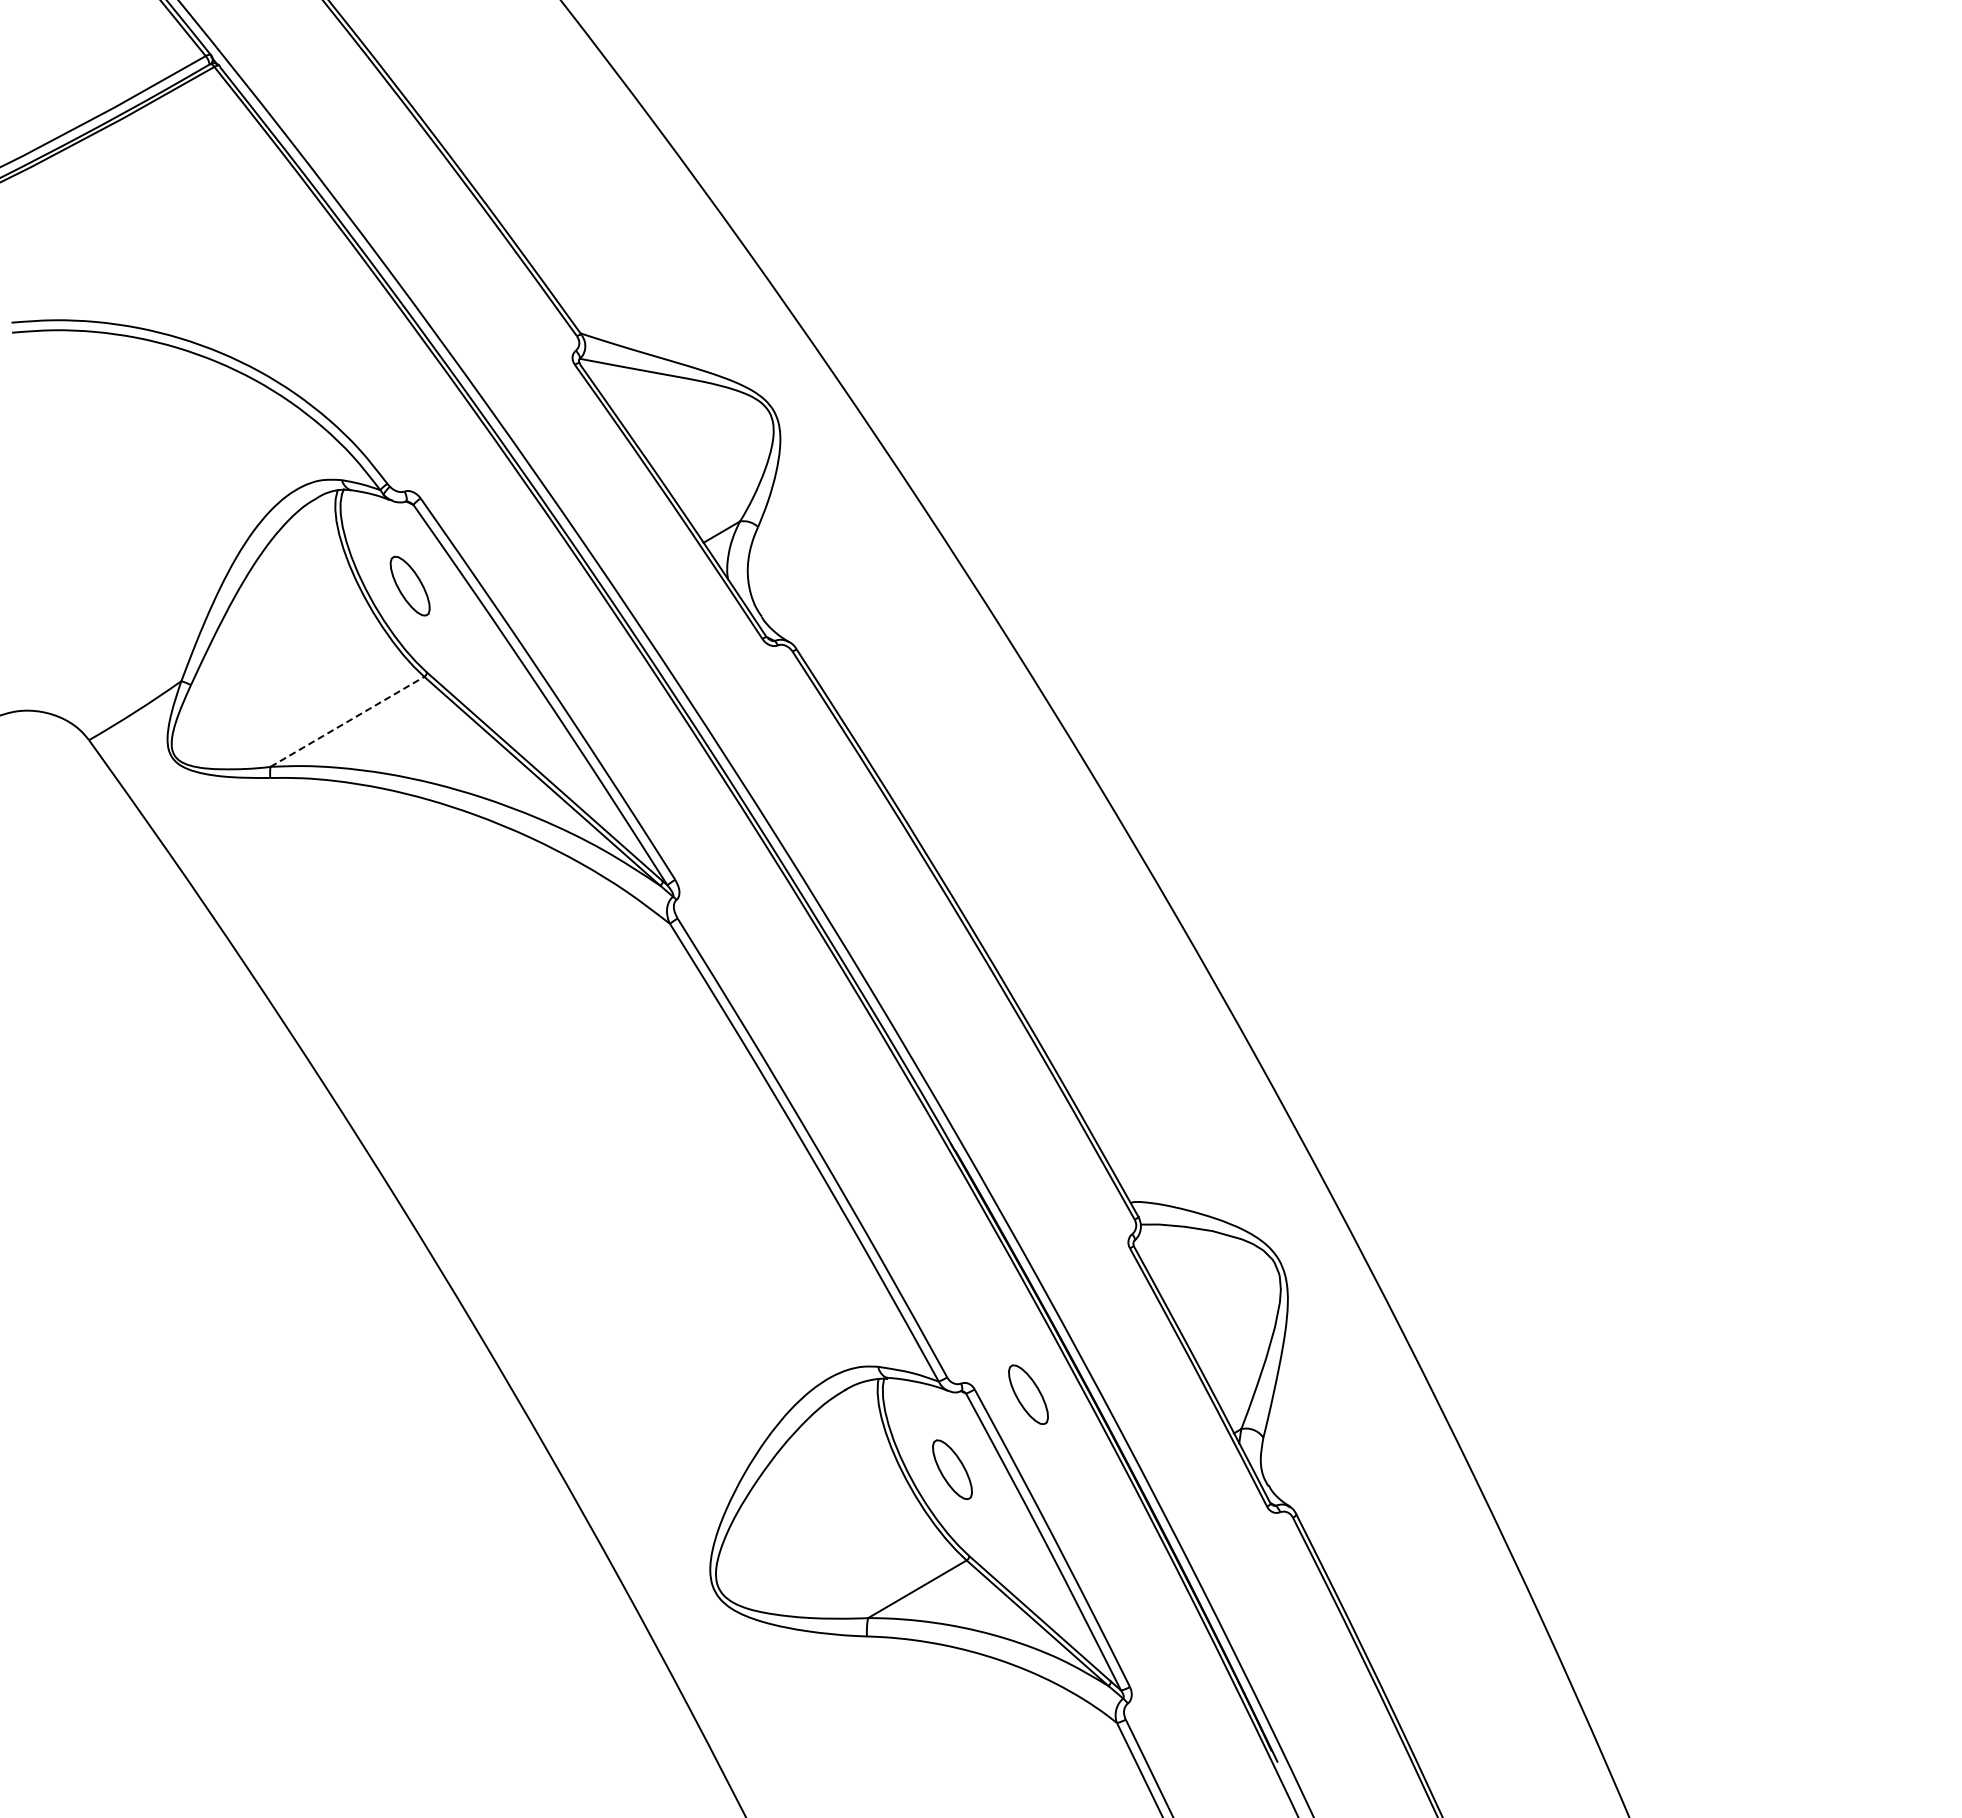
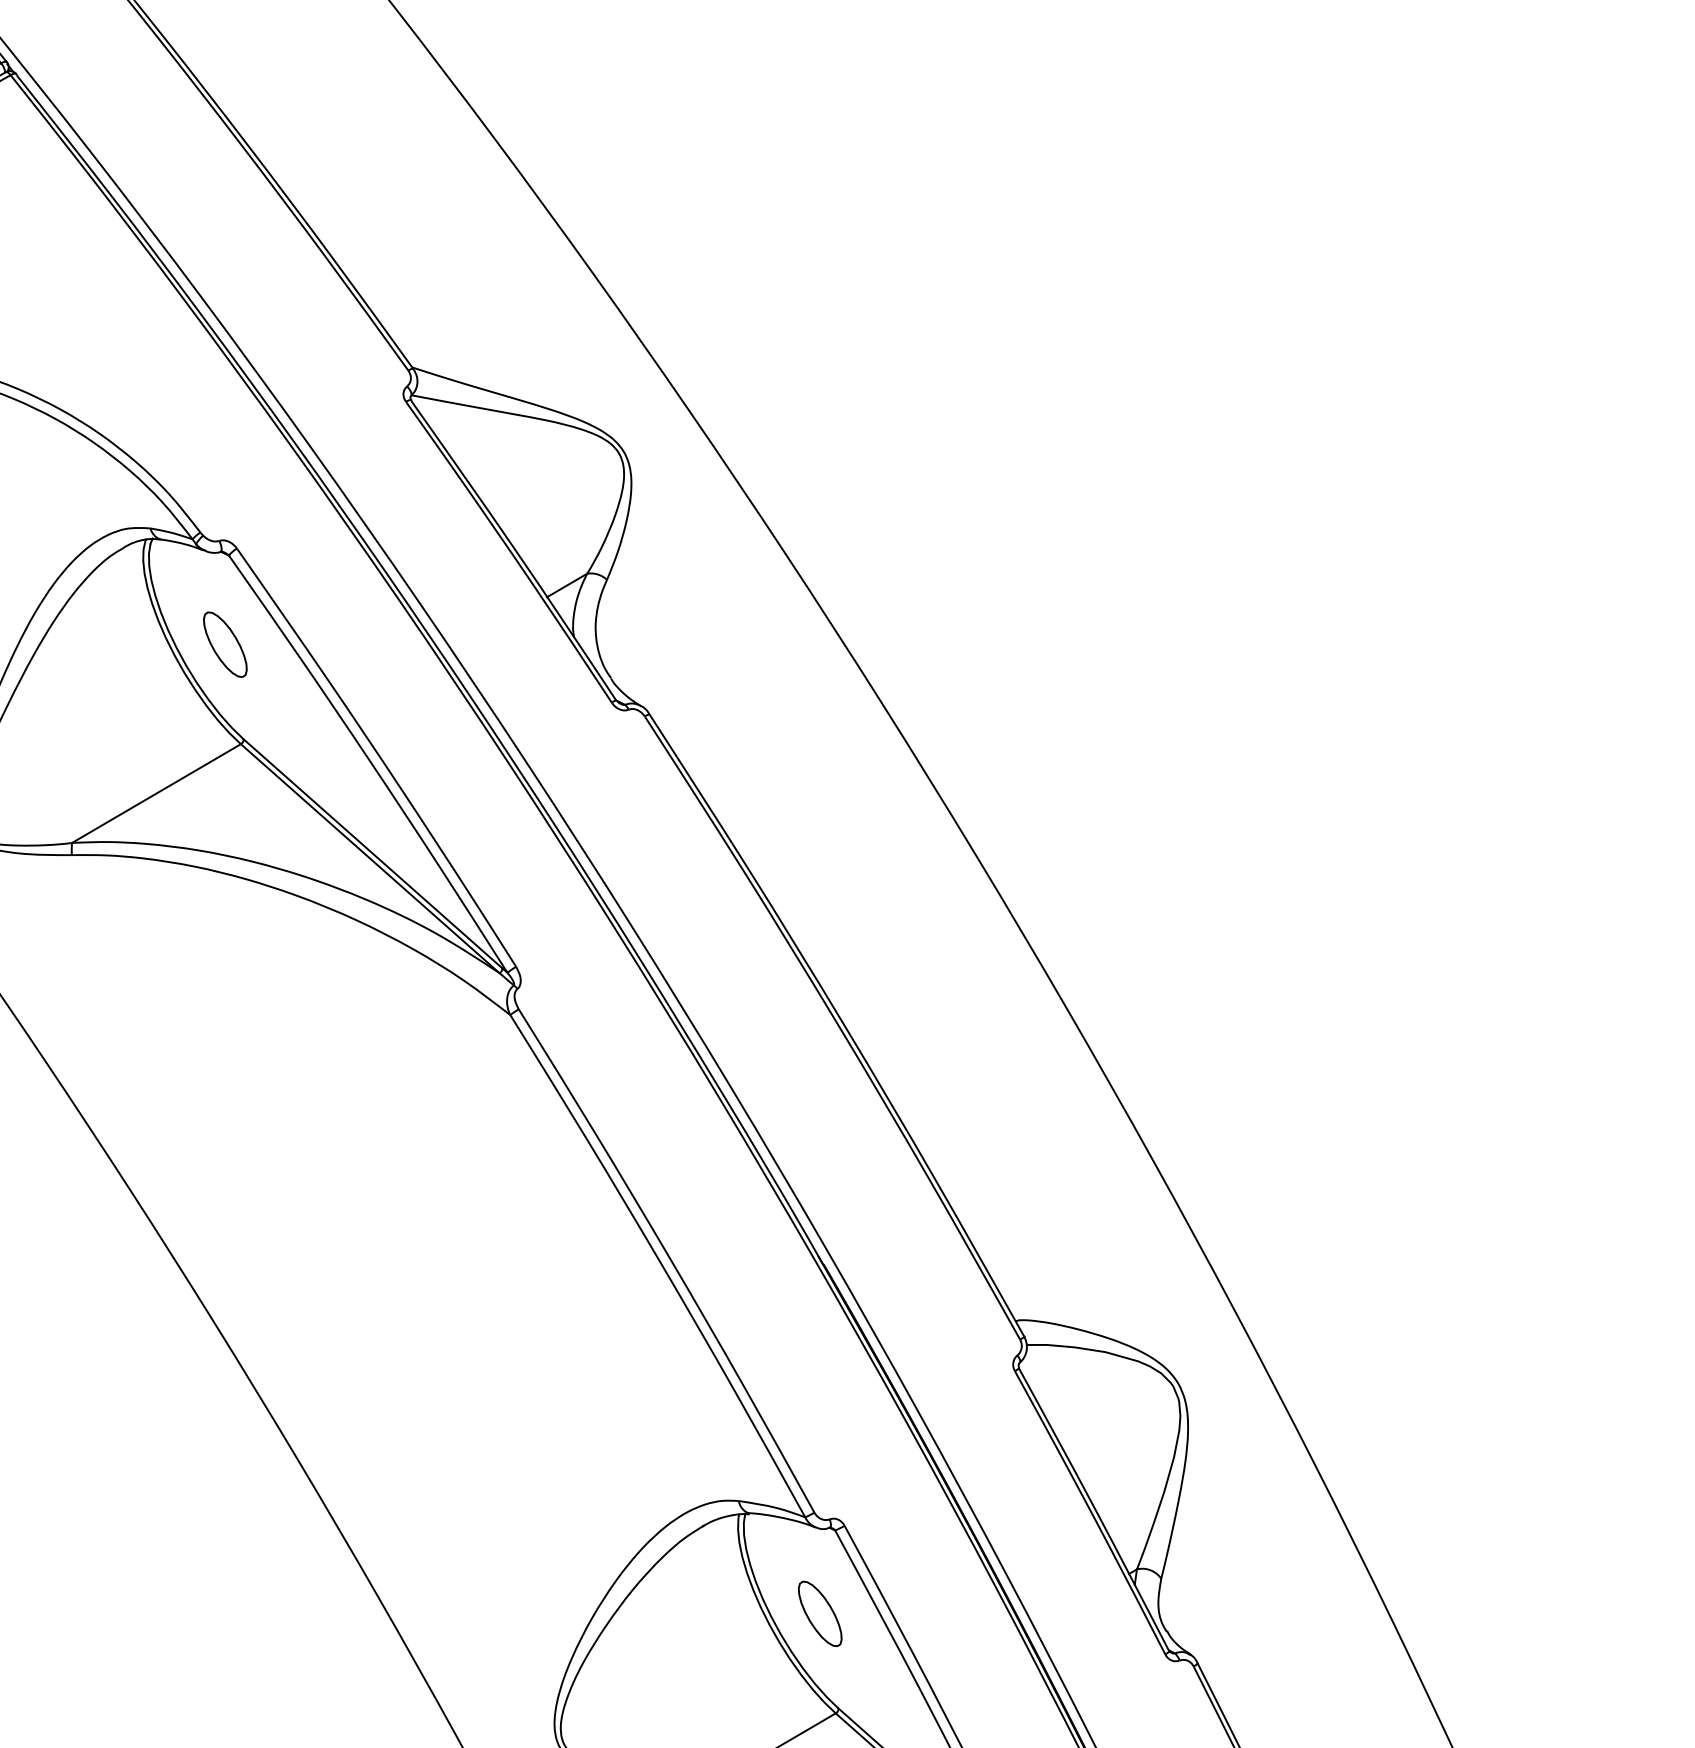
line: (347, 721) -> (156, 793), dashed -> solid
part: (1028, 1394) -> (903, 1531), removed

